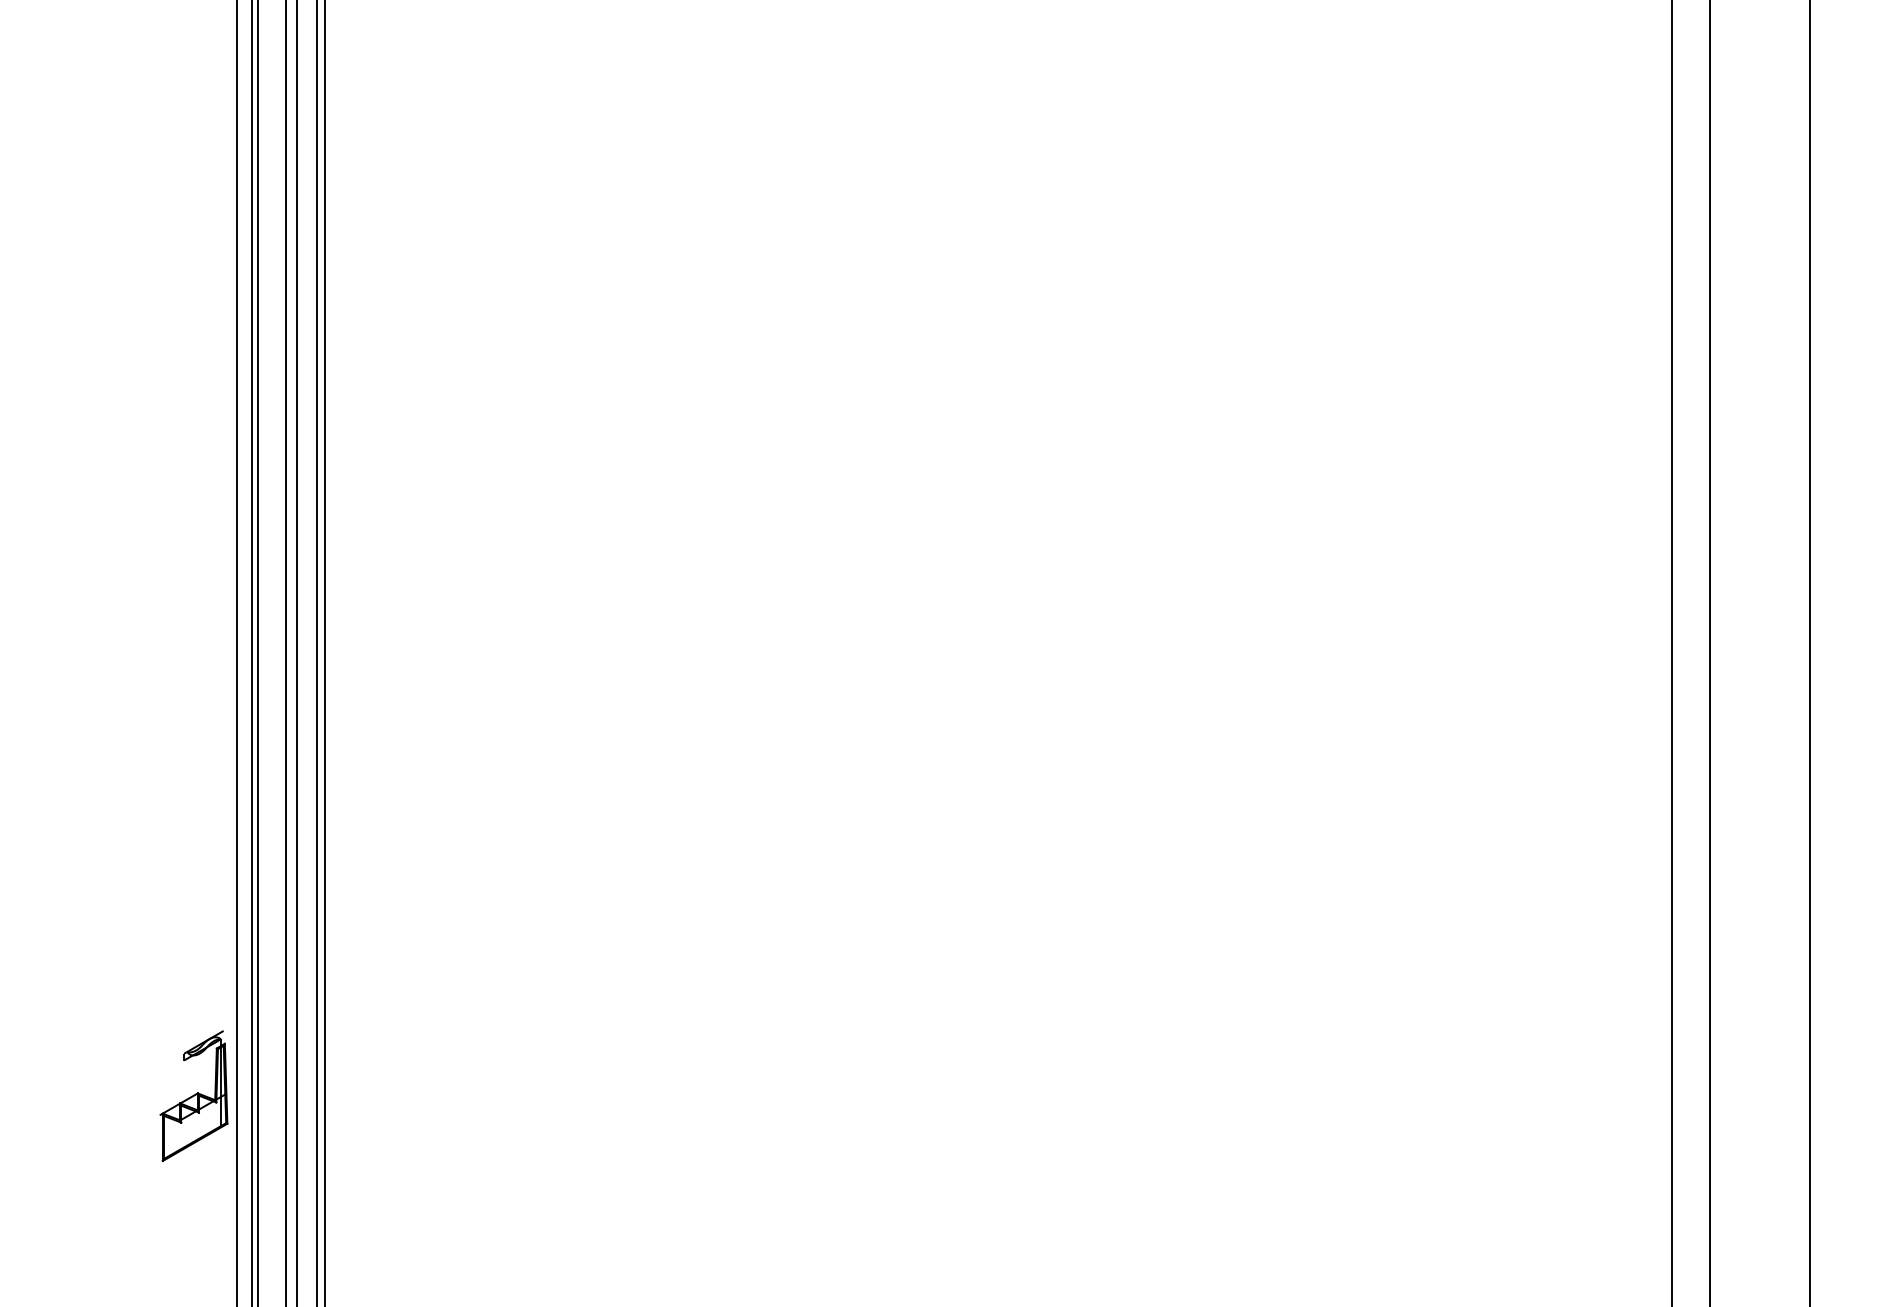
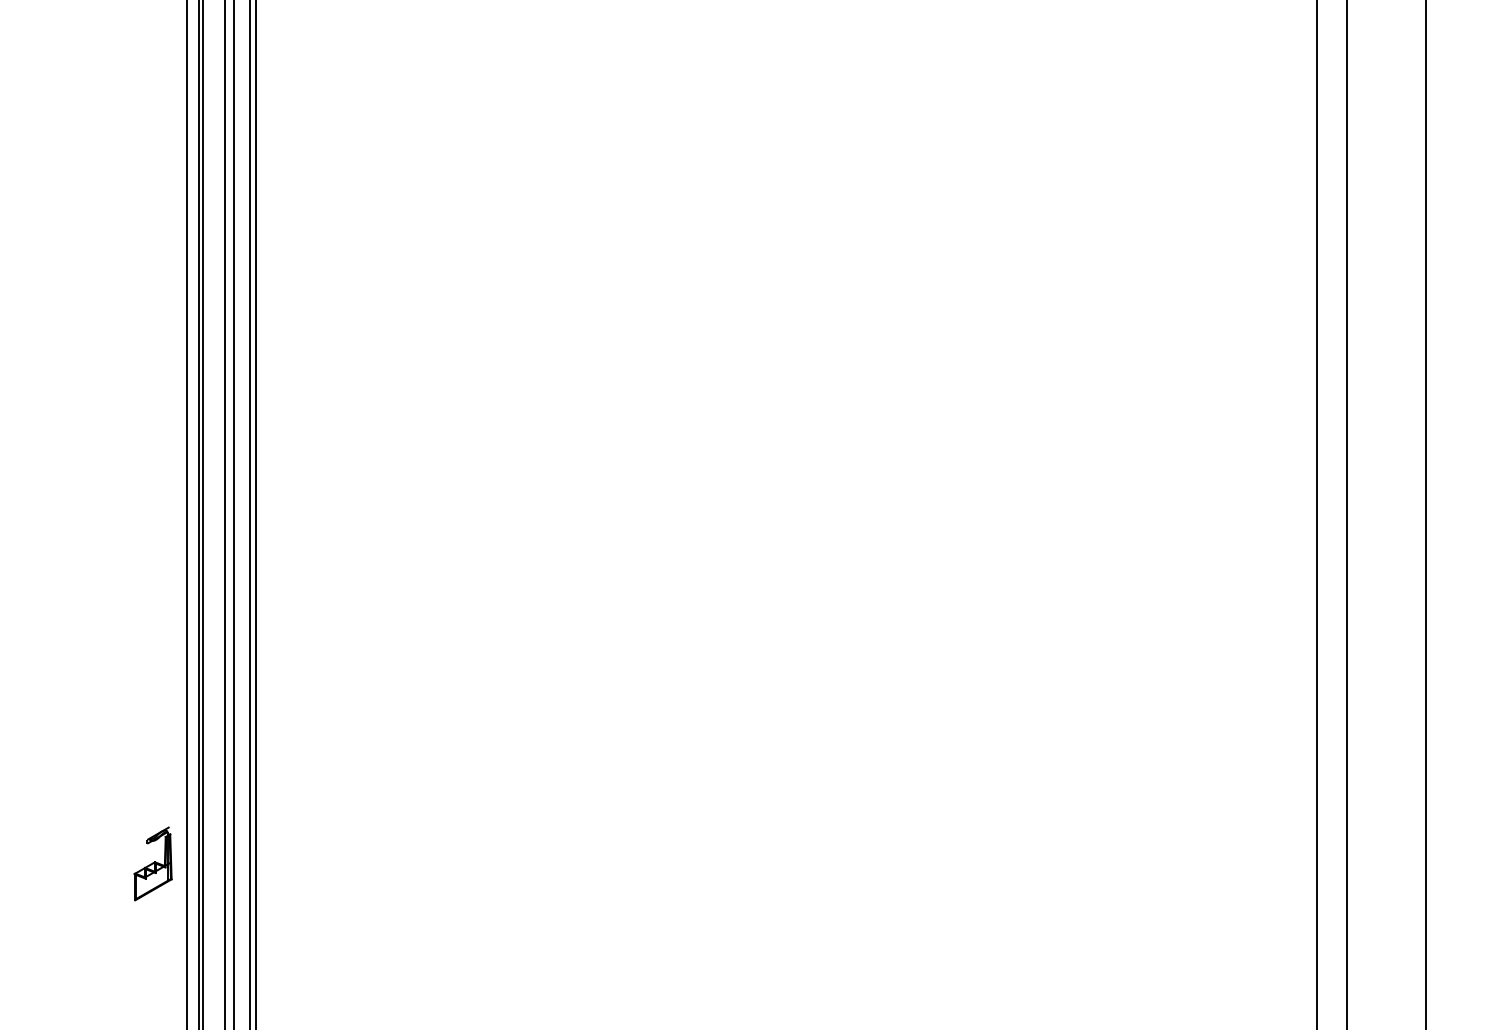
part: (193, 1095) -> (152, 863), size x0.71

